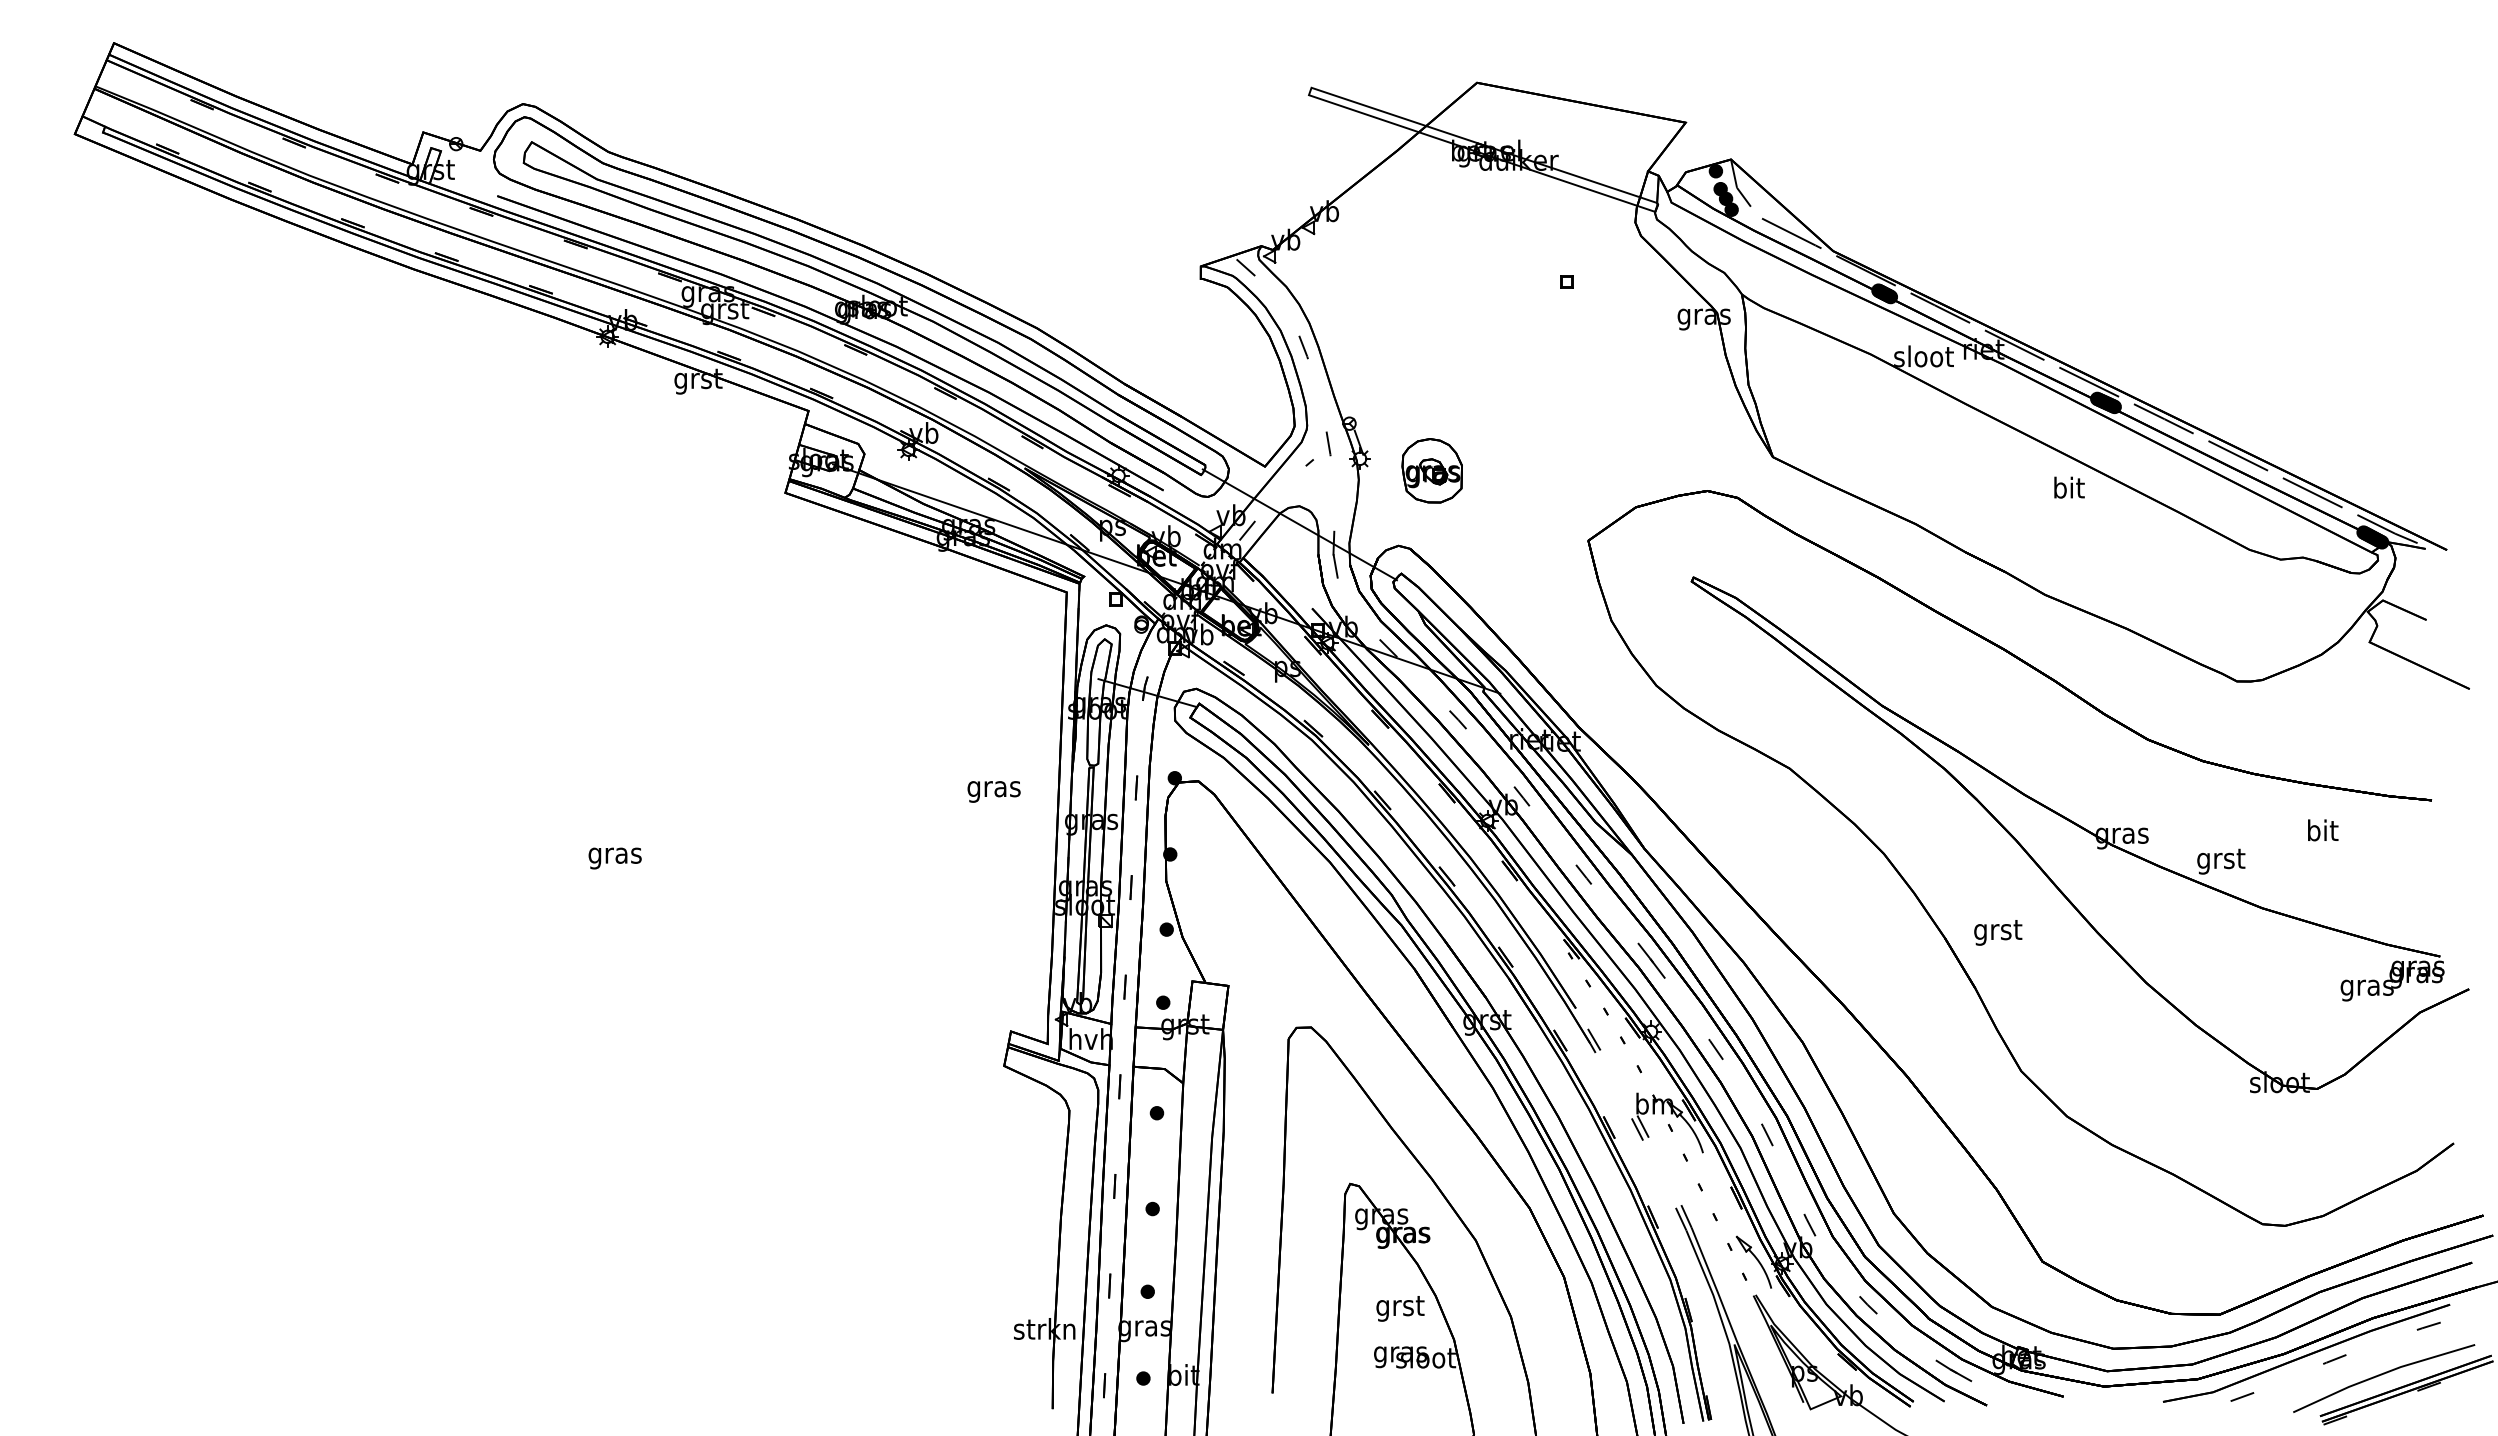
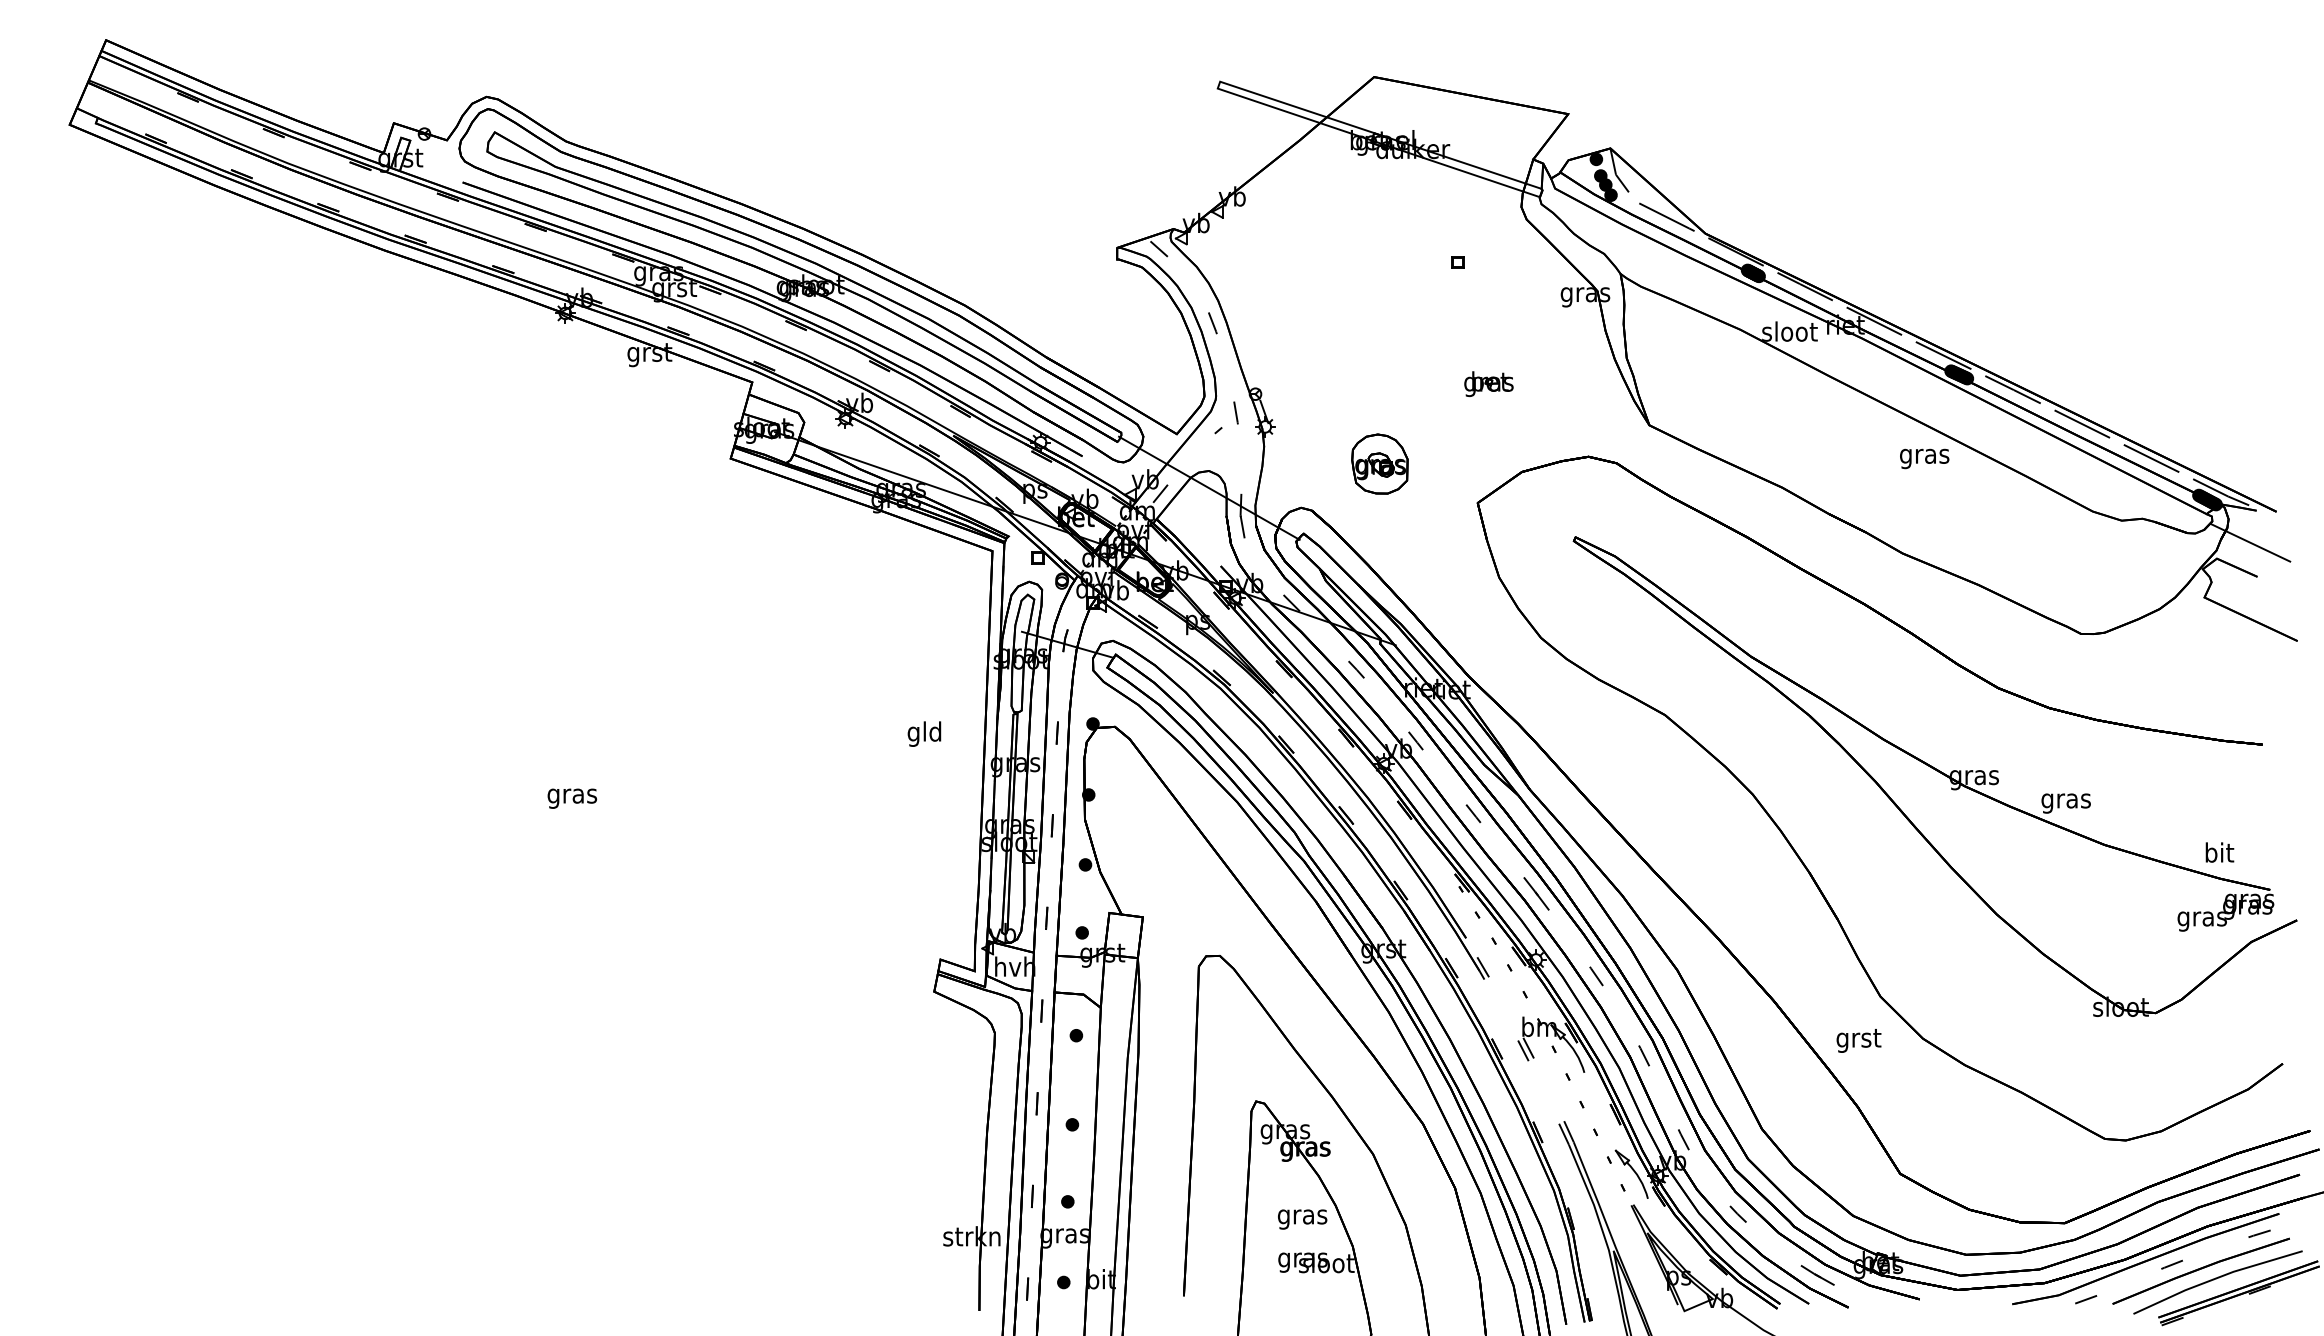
part: (1600, 412) -> (1489, 383), added
part: (1431, 470) -> (1379, 463), moved
text: (2068, 490) -> (1924, 456), bit -> gras
line: (2418, 583) -> (2249, 542), added
text: (993, 788) -> (924, 733), gras -> gld
text: (2323, 830) -> (2220, 852), moved
text: (2220, 861) -> (2065, 801), grst -> gras
text: (1998, 932) -> (1859, 1040), moved
text: (1399, 1308) -> (1302, 1217), grst -> gras
part: (2365, 1366) -> (2200, 1271), added

